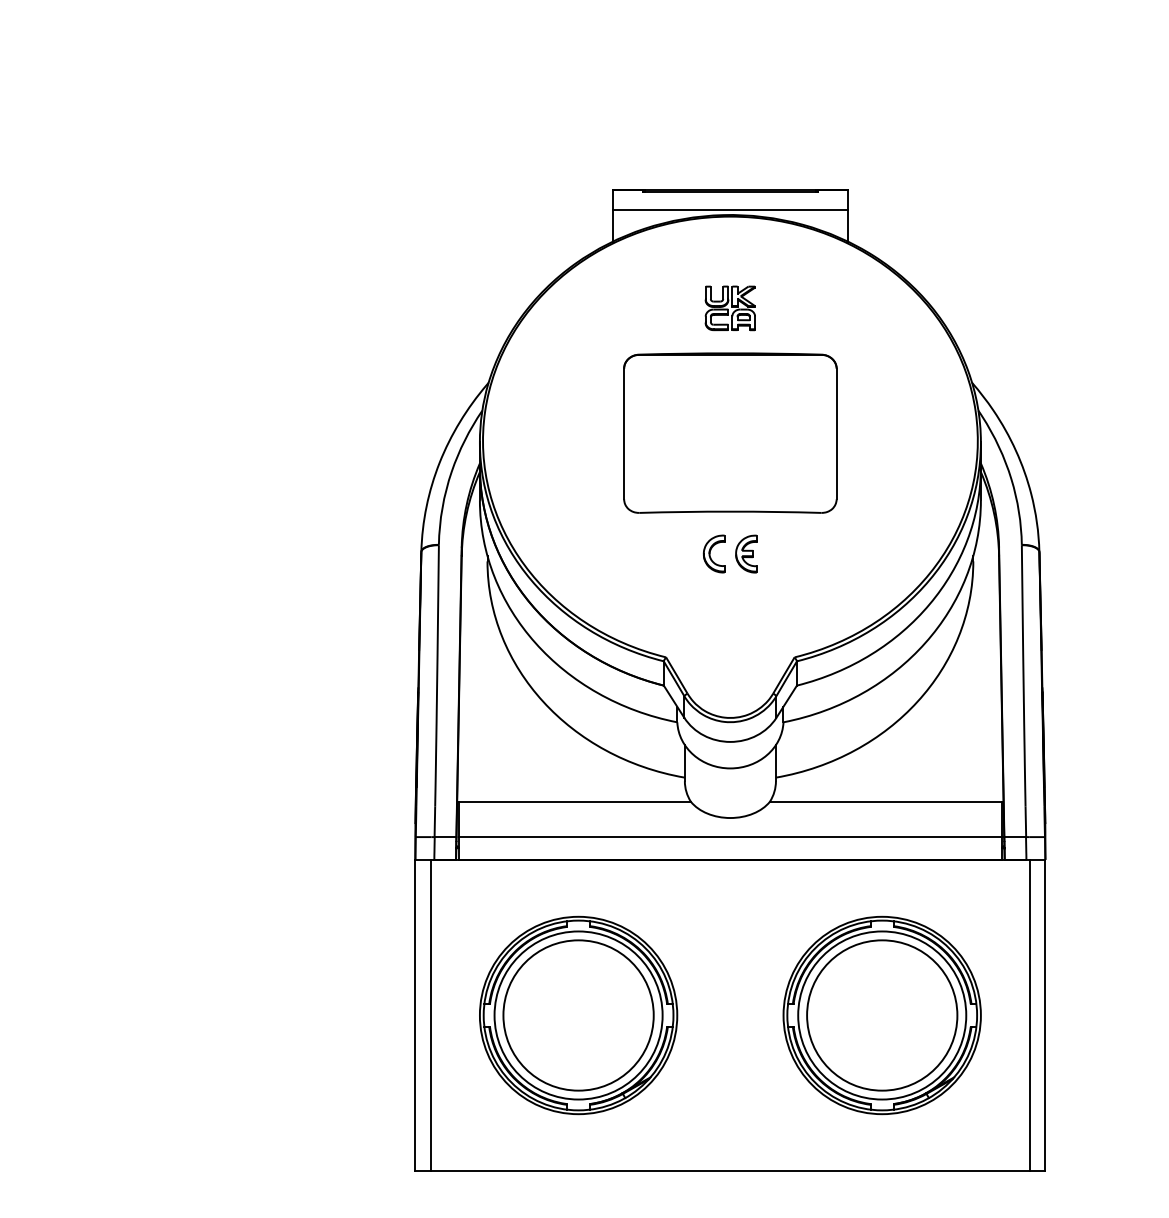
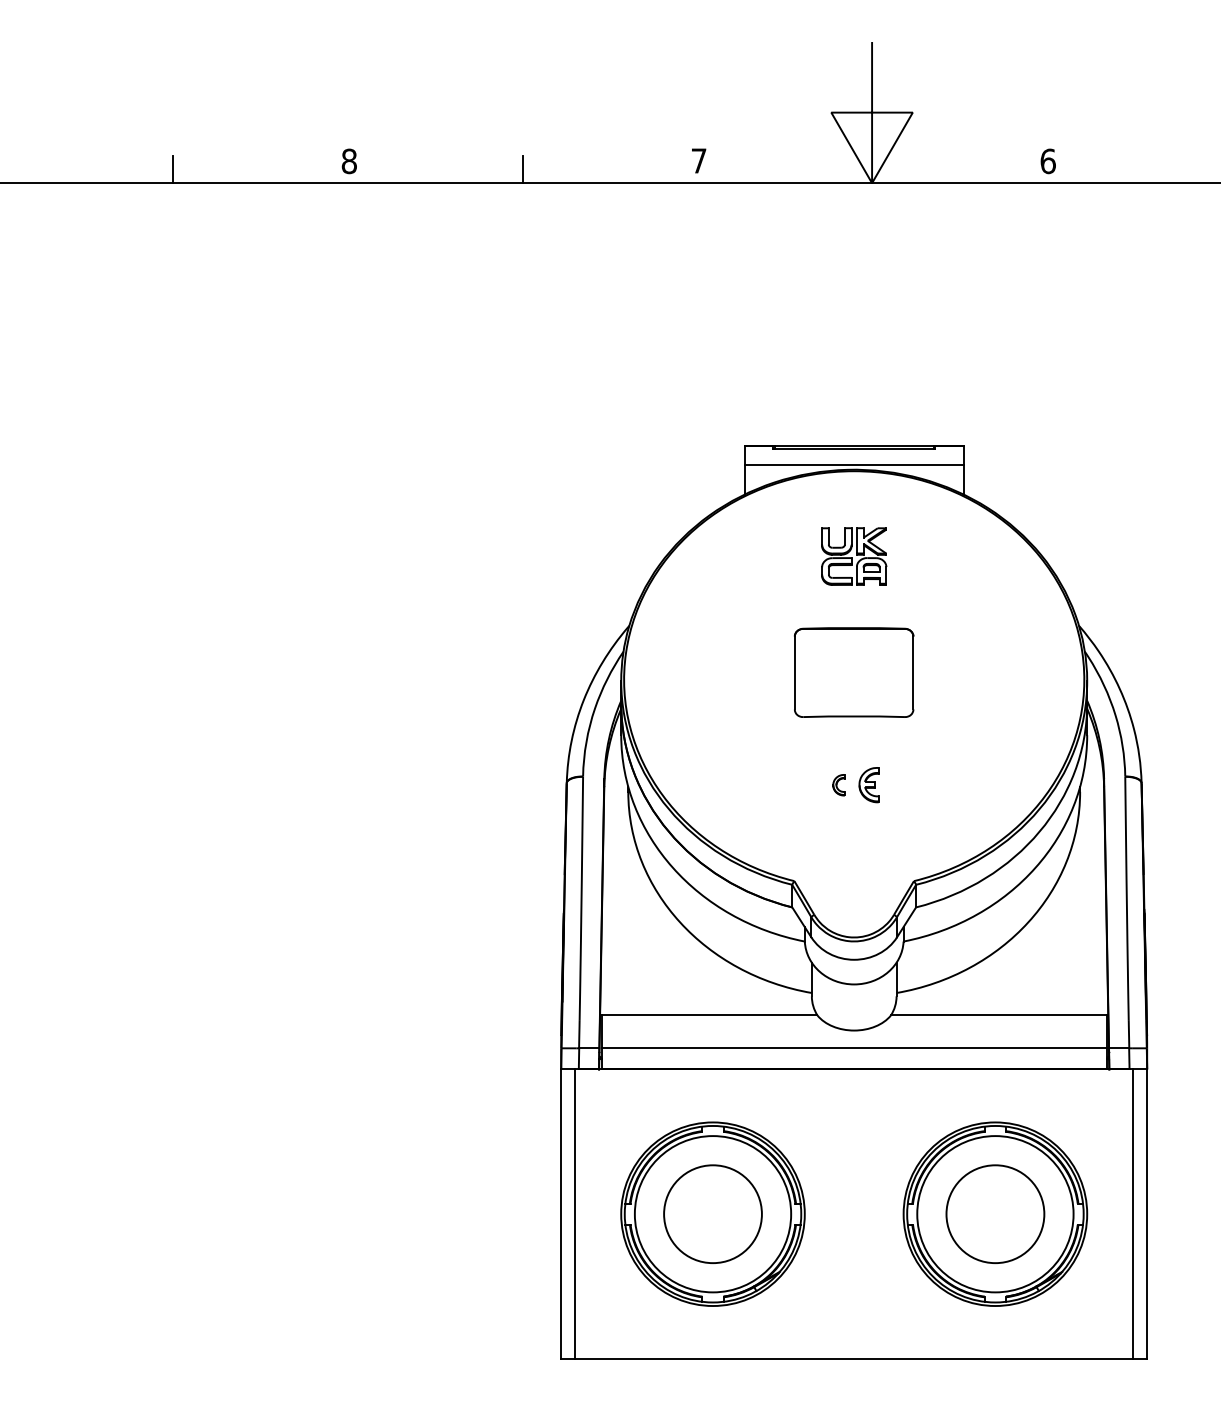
part: (729, 308) -> (853, 556), size x1.4
part: (729, 433) -> (853, 672), size x0.6
part: (713, 554) -> (838, 785), size x0.6
circle: (578, 1015) -> (712, 1214), size x0.7
circle: (882, 1015) -> (995, 1214), size x0.7

